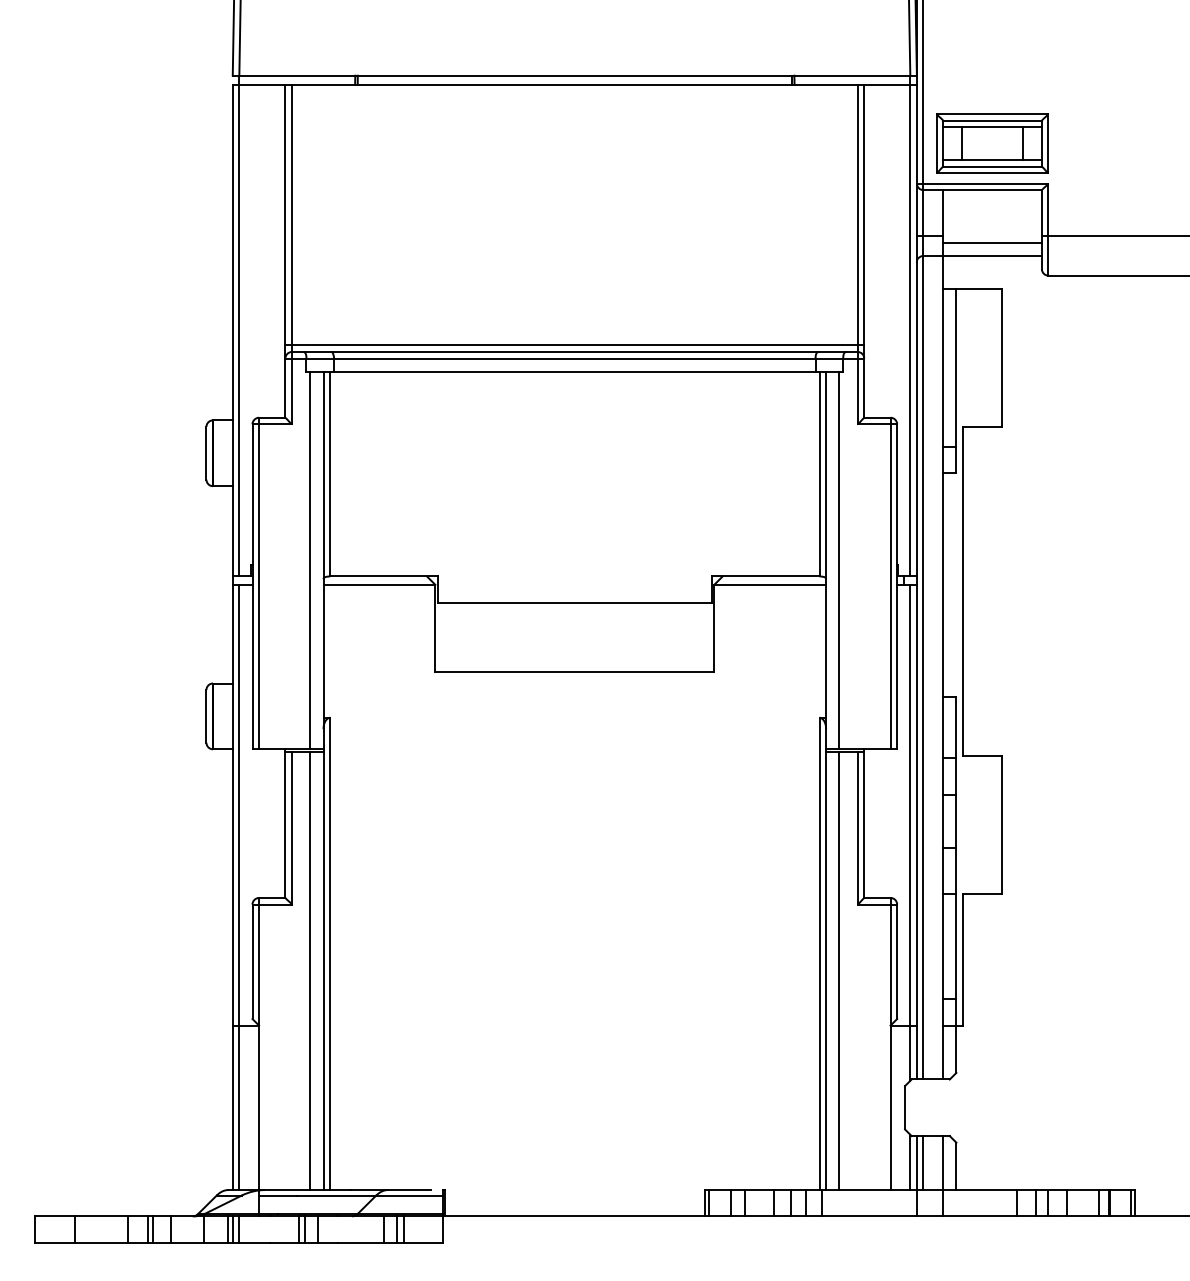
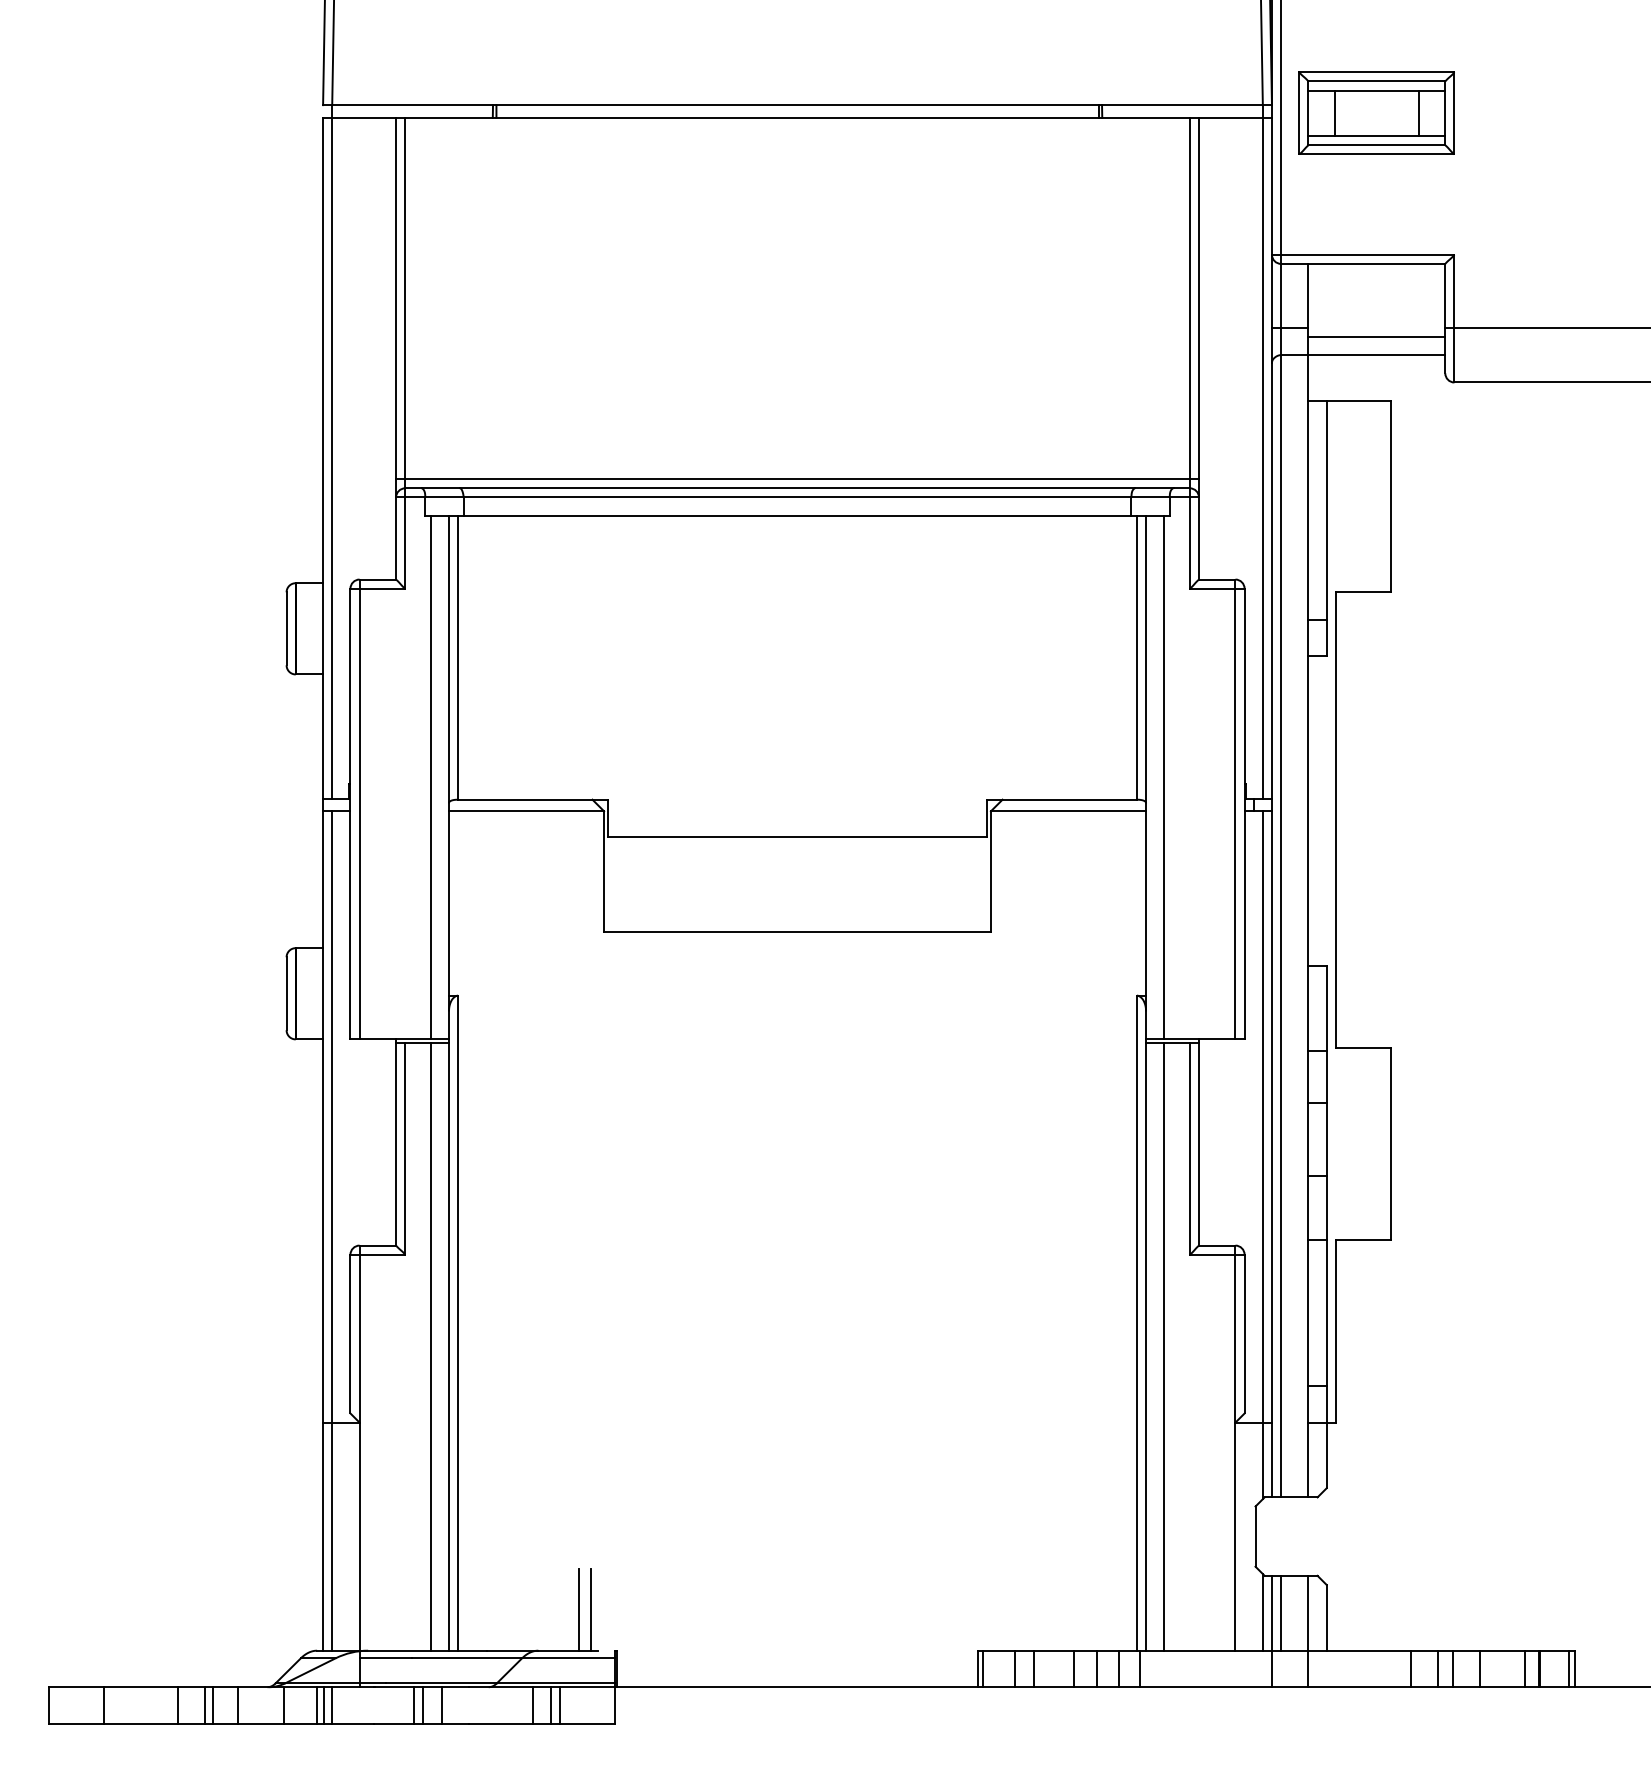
part: (992, 143) -> (1376, 112), moved
line: (416, 1160) -> (578, 1609), added
line: (425, 1160) -> (590, 1609), added

